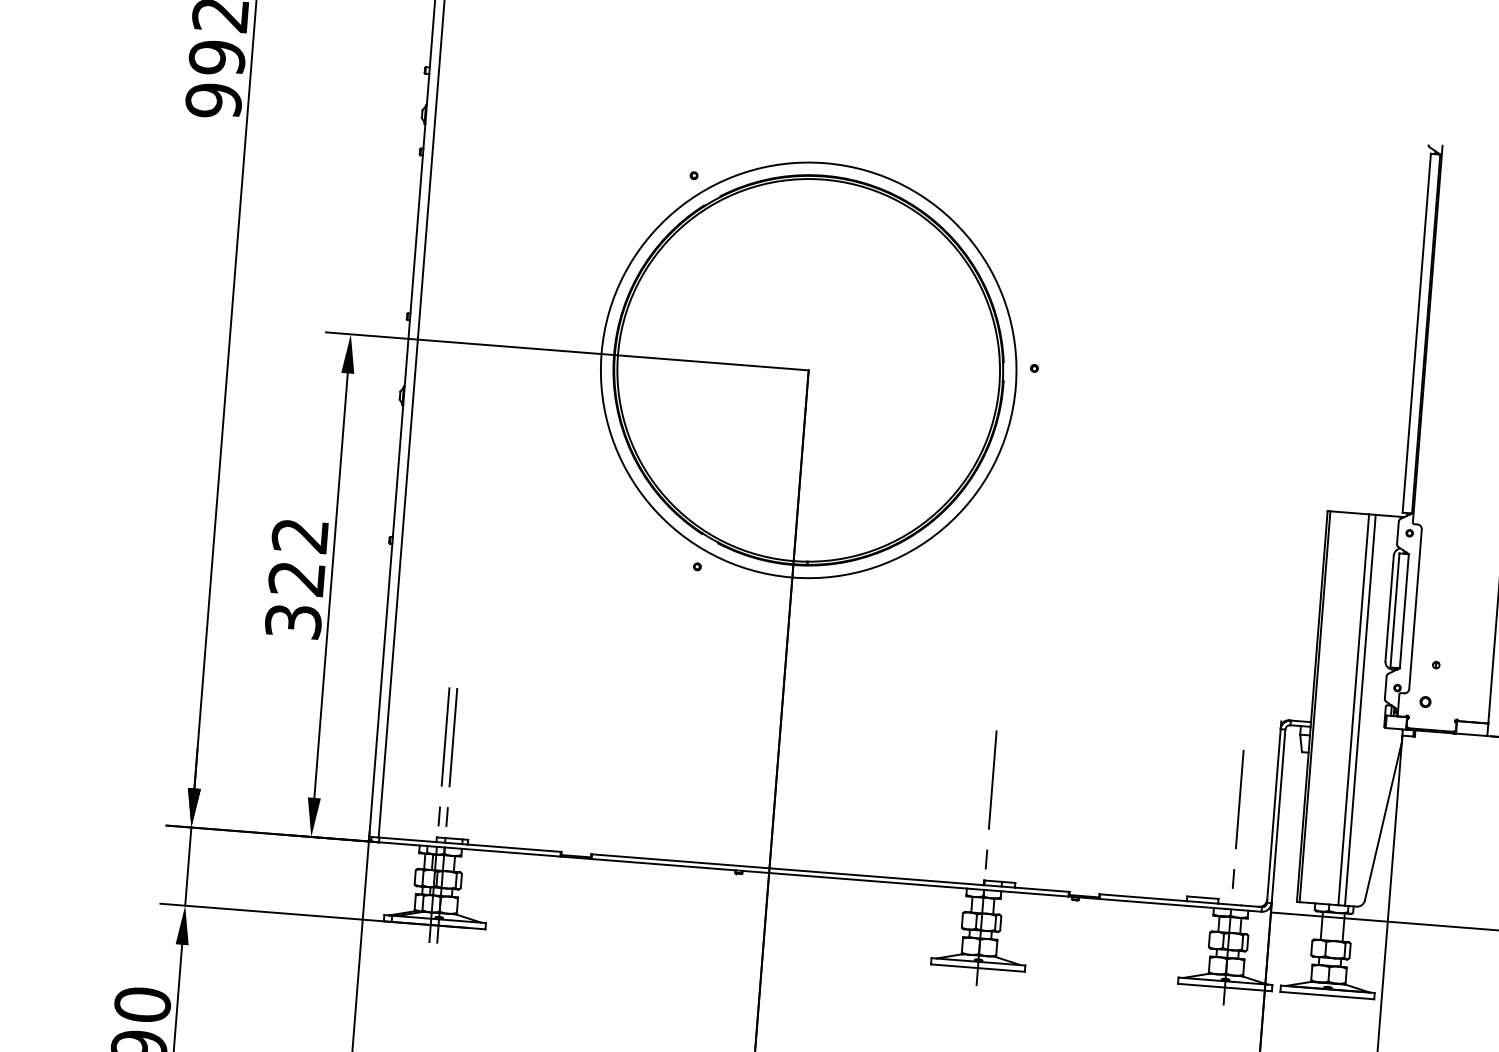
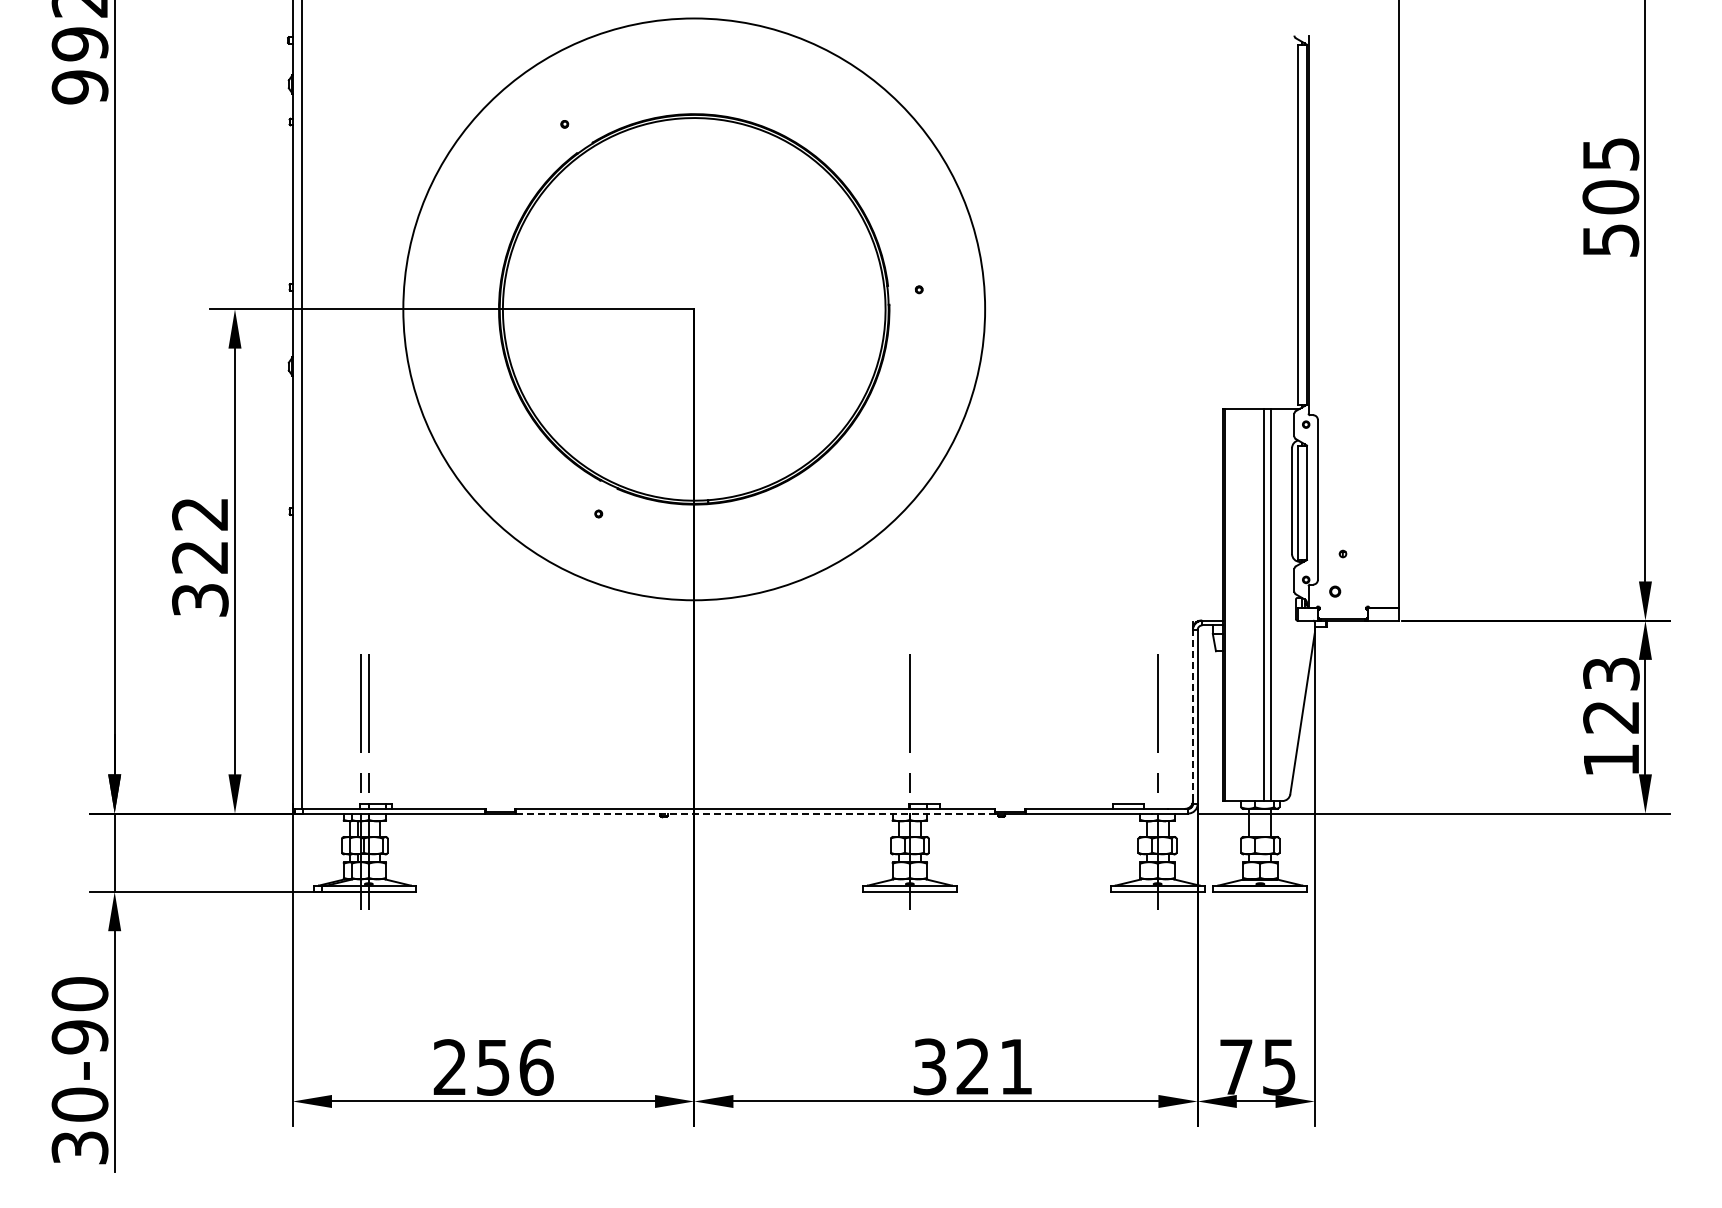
circle: (808, 370) -> (694, 309), size x1.4
line: (1273, 813) -> (1192, 714), solid -> dashed
line: (830, 877) -> (755, 813), solid -> dashed

